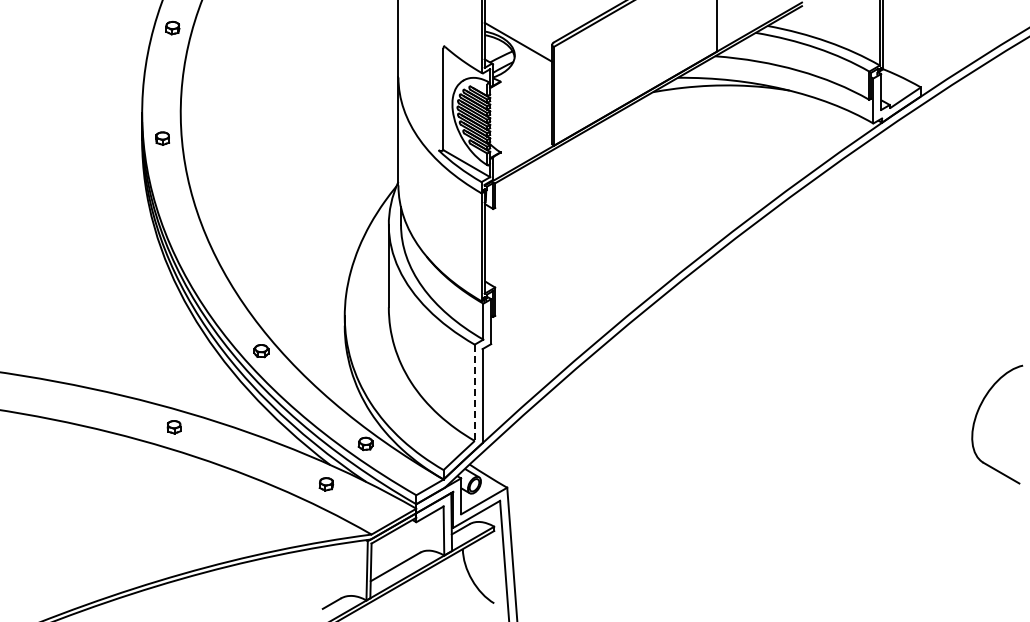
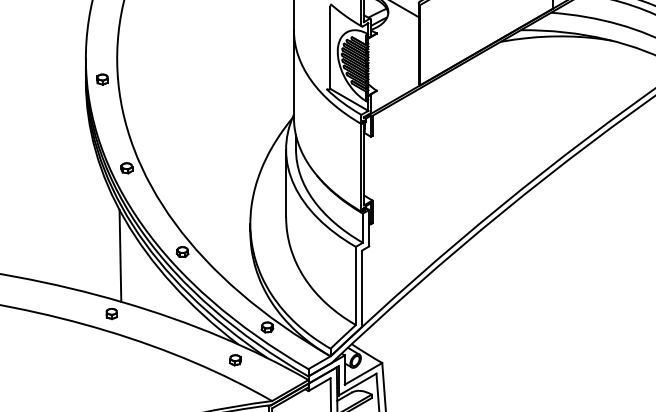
part: (192, 247) -> (126, 167), added
line: (184, 355) -> (120, 255), added
line: (474, 393) -> (355, 286), dashed -> solid

